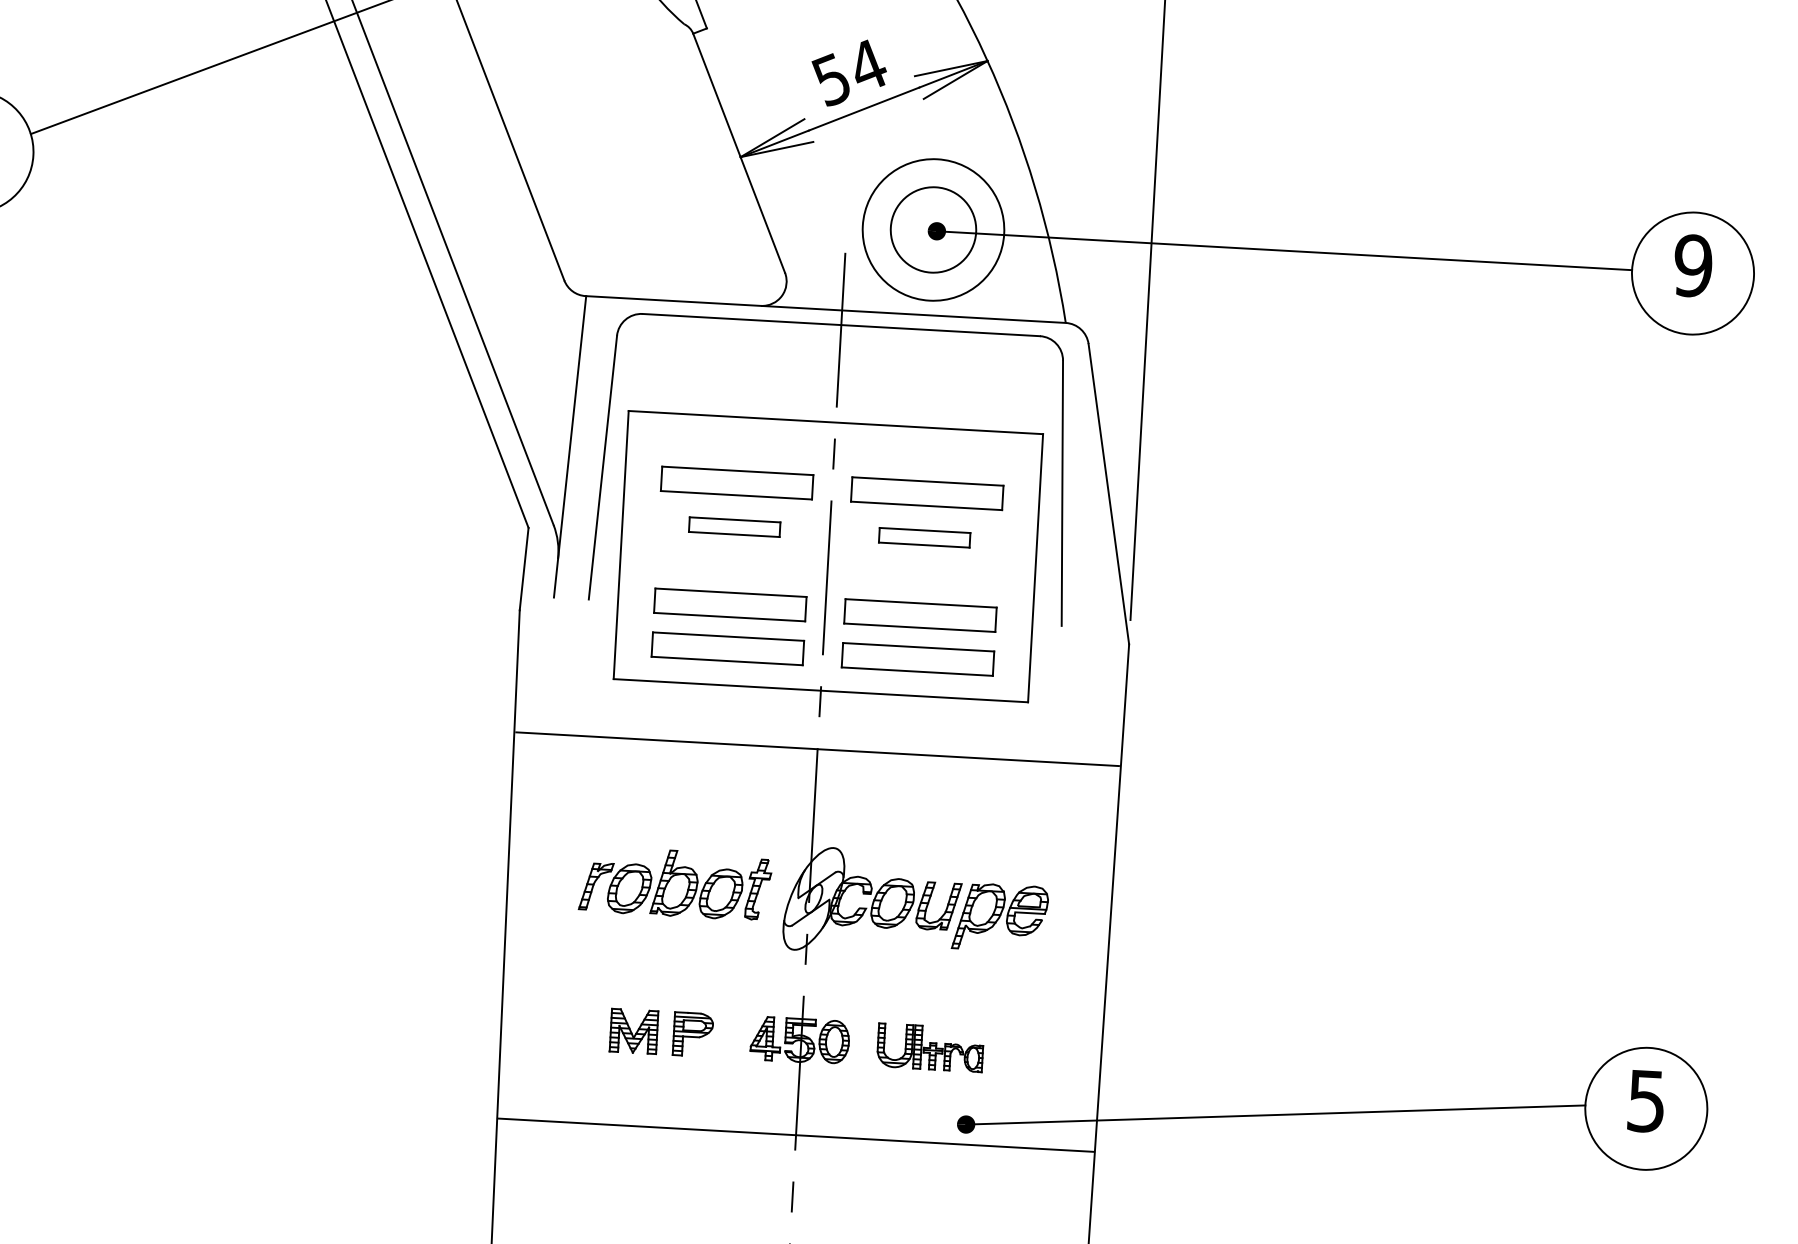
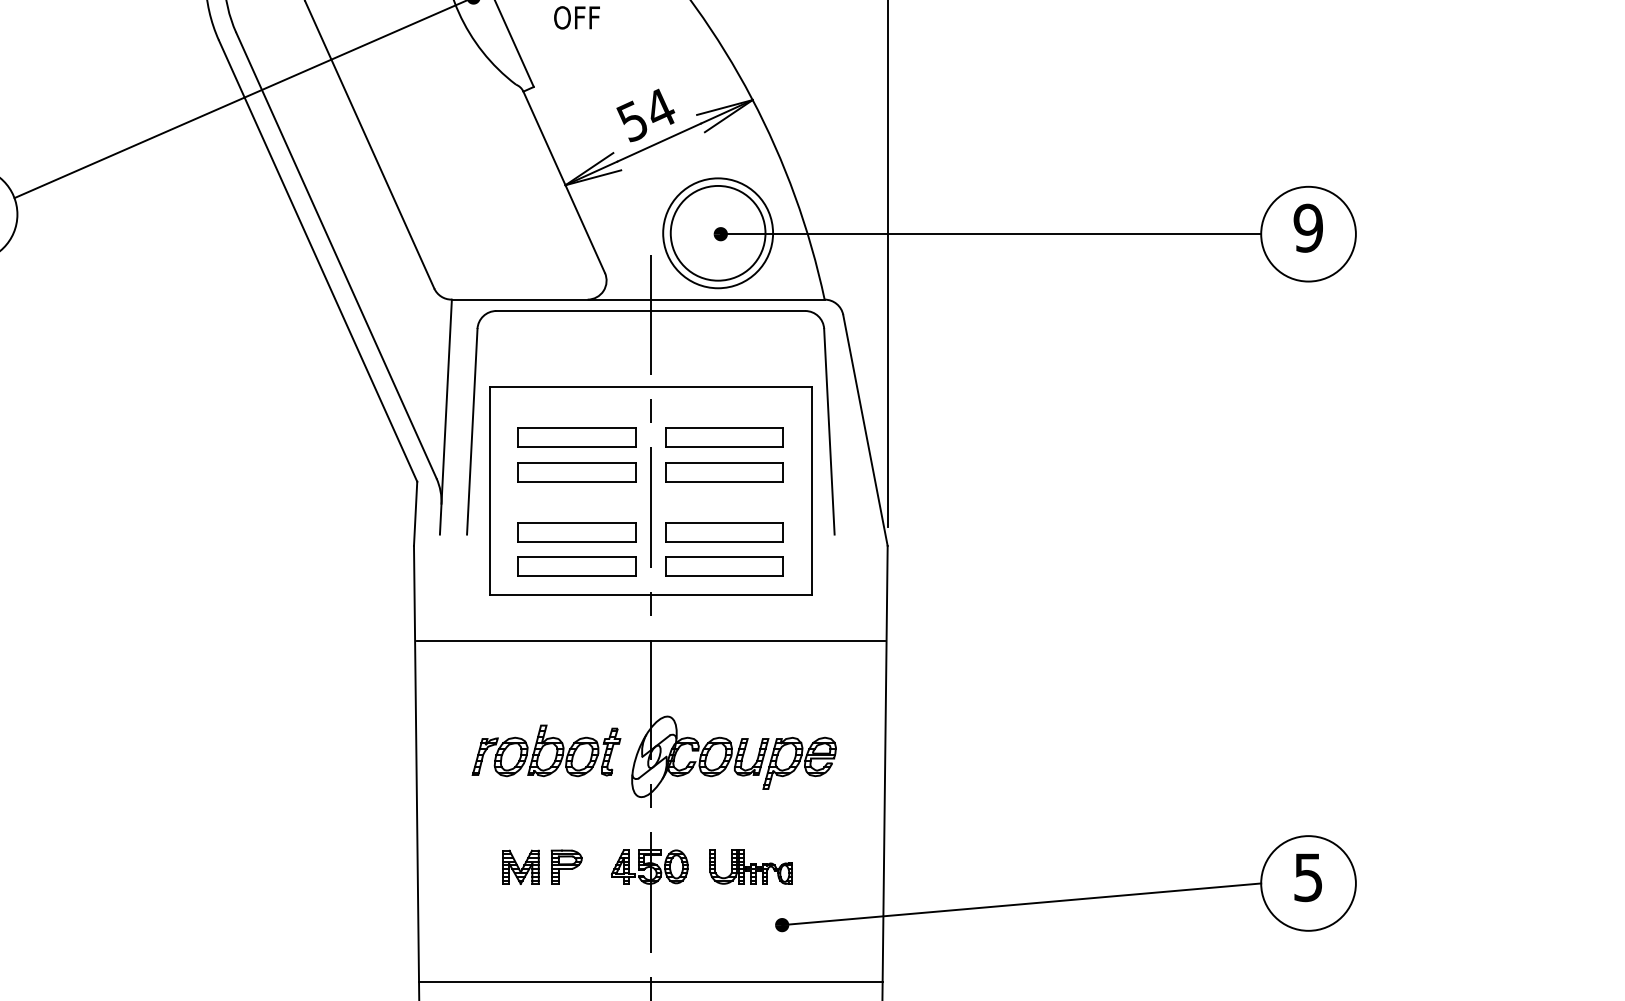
circle: (932, 228) -> (717, 232), size x1.43
part: (734, 527) -> (576, 472), size x1.67
part: (924, 538) -> (724, 472), size x1.67
line: (795, 1134) -> (650, 981), moved

